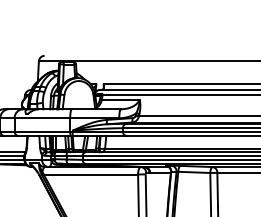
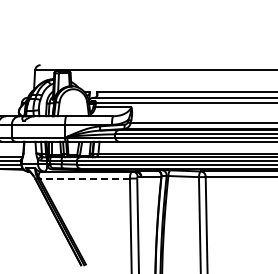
line: (90, 174) -> (84, 178), solid -> dashed

